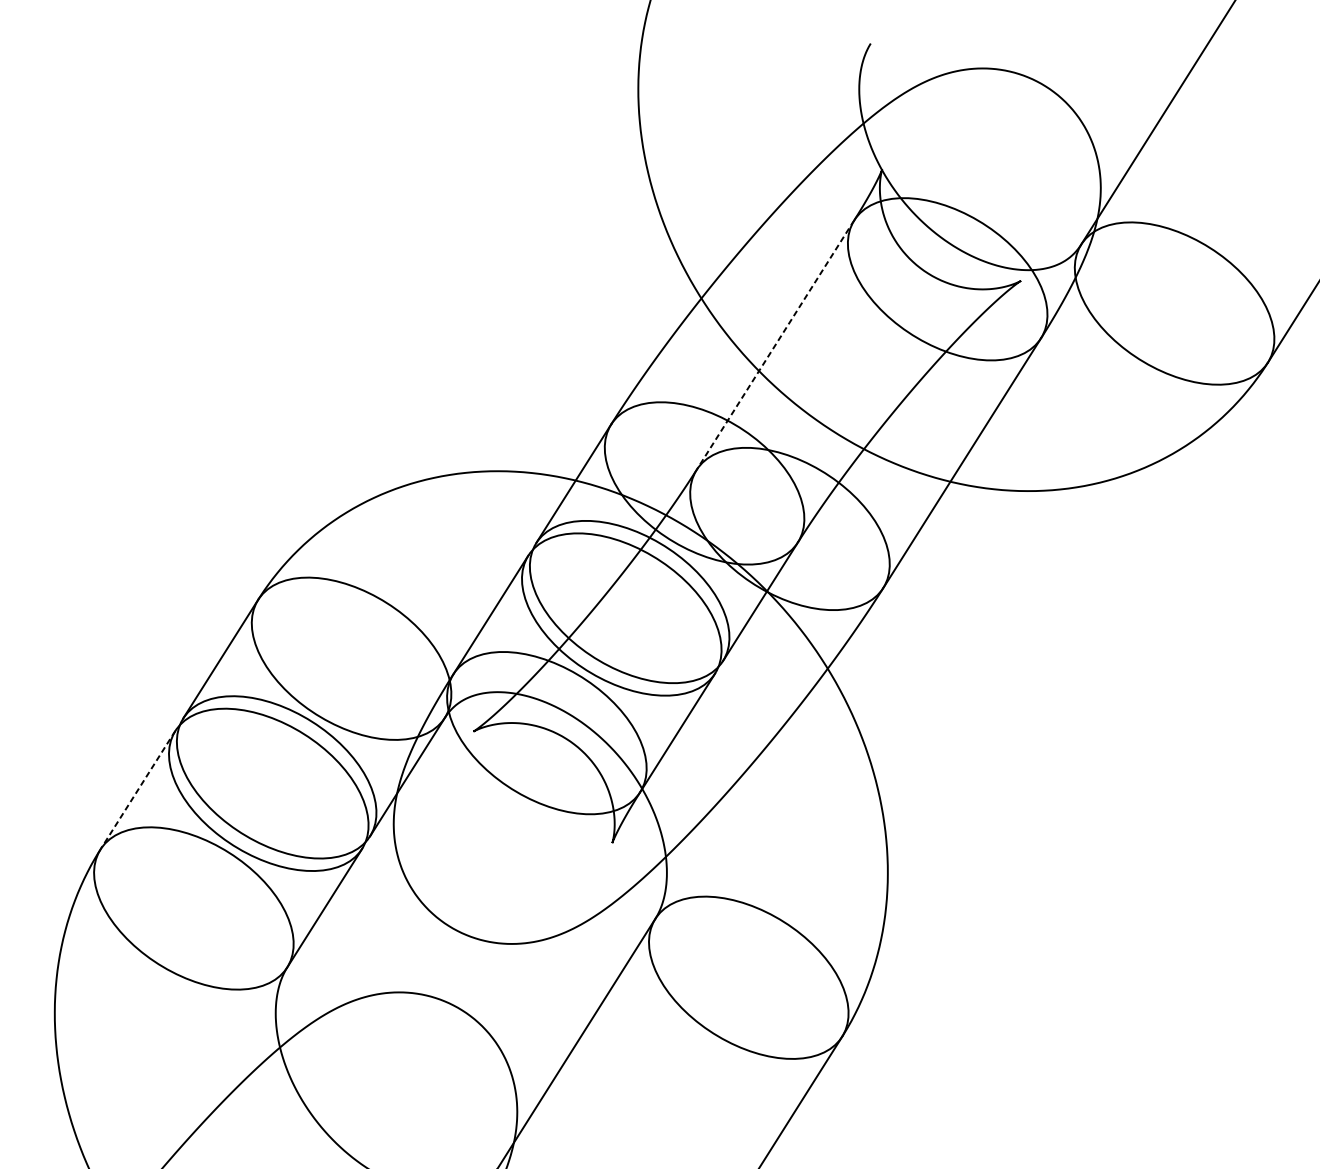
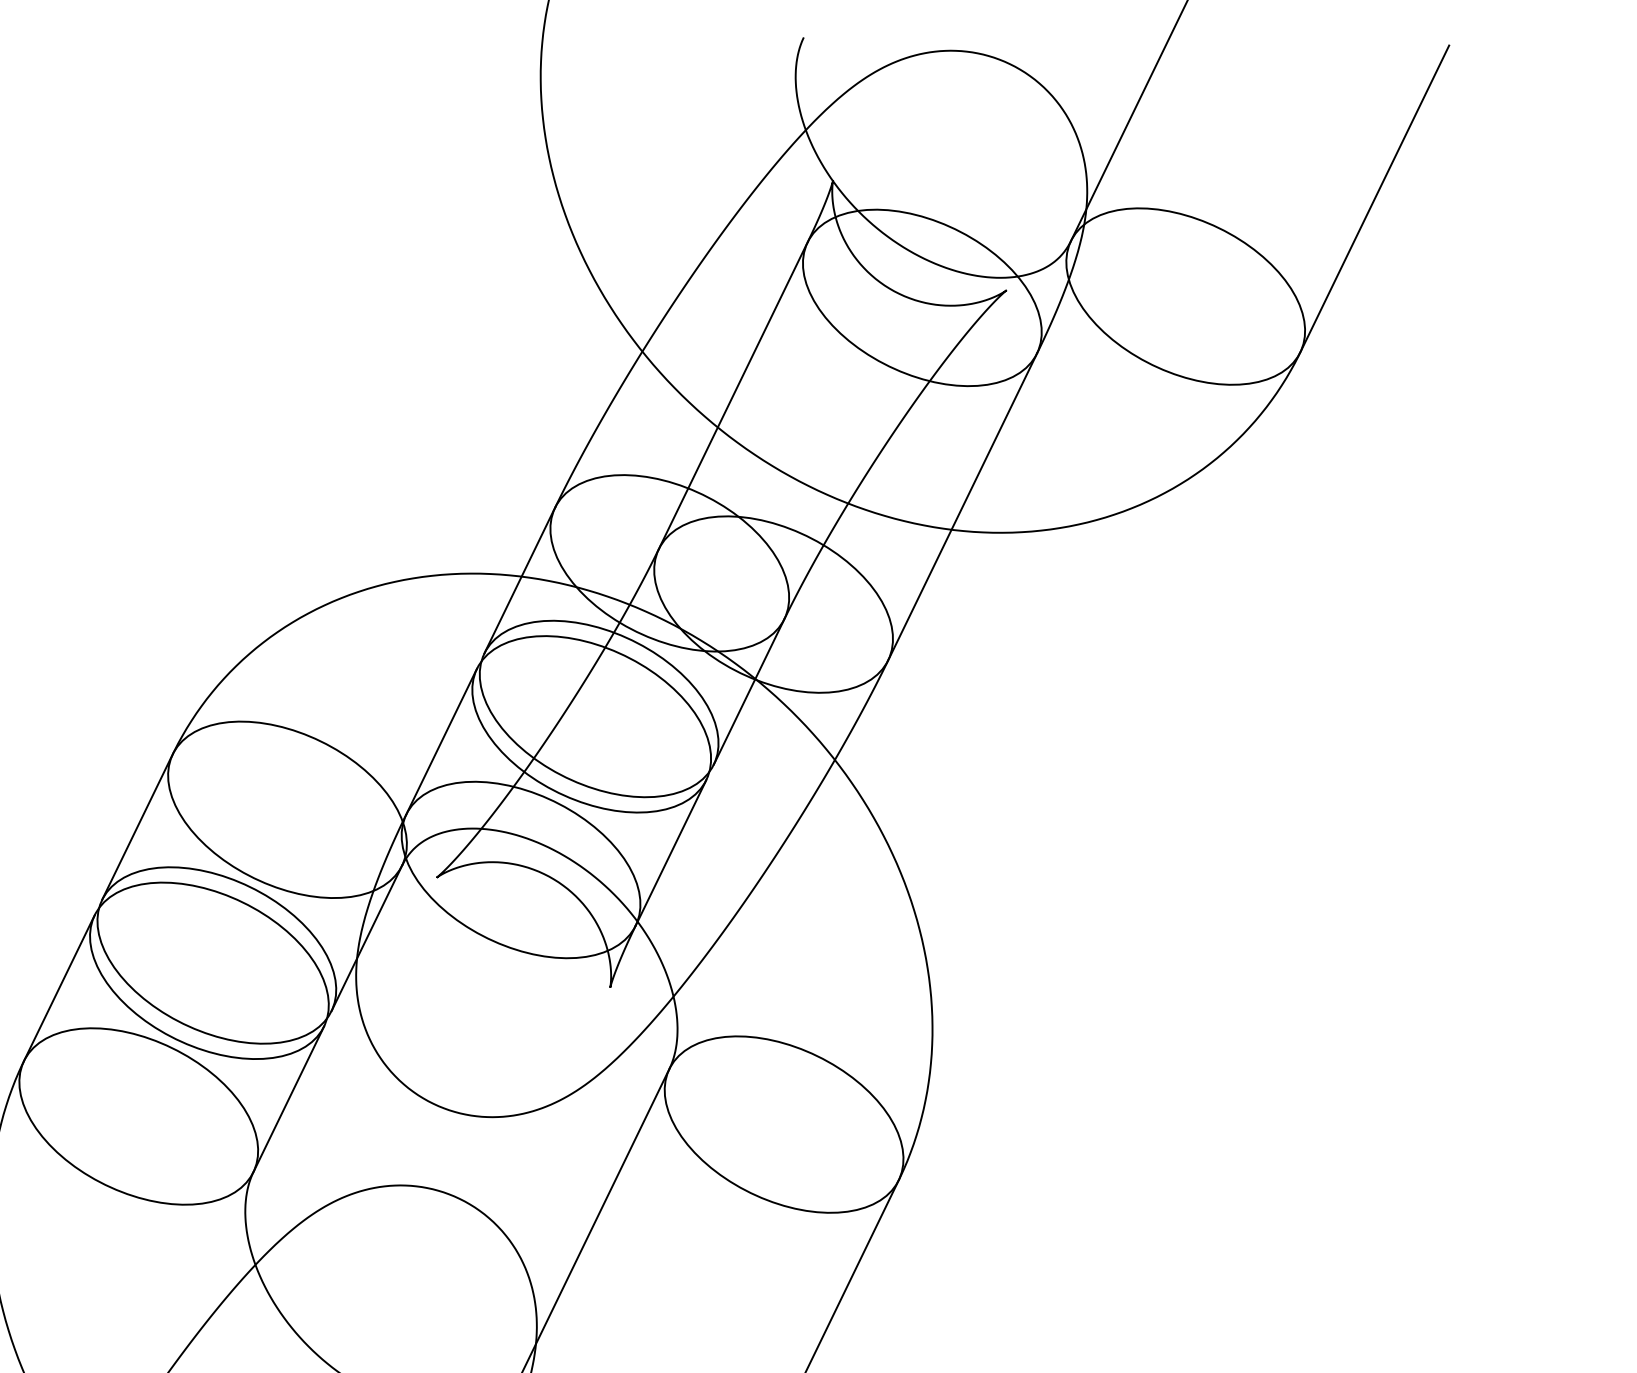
line: (775, 345) -> (733, 396), dashed -> solid
line: (137, 790) -> (59, 988), dashed -> solid

